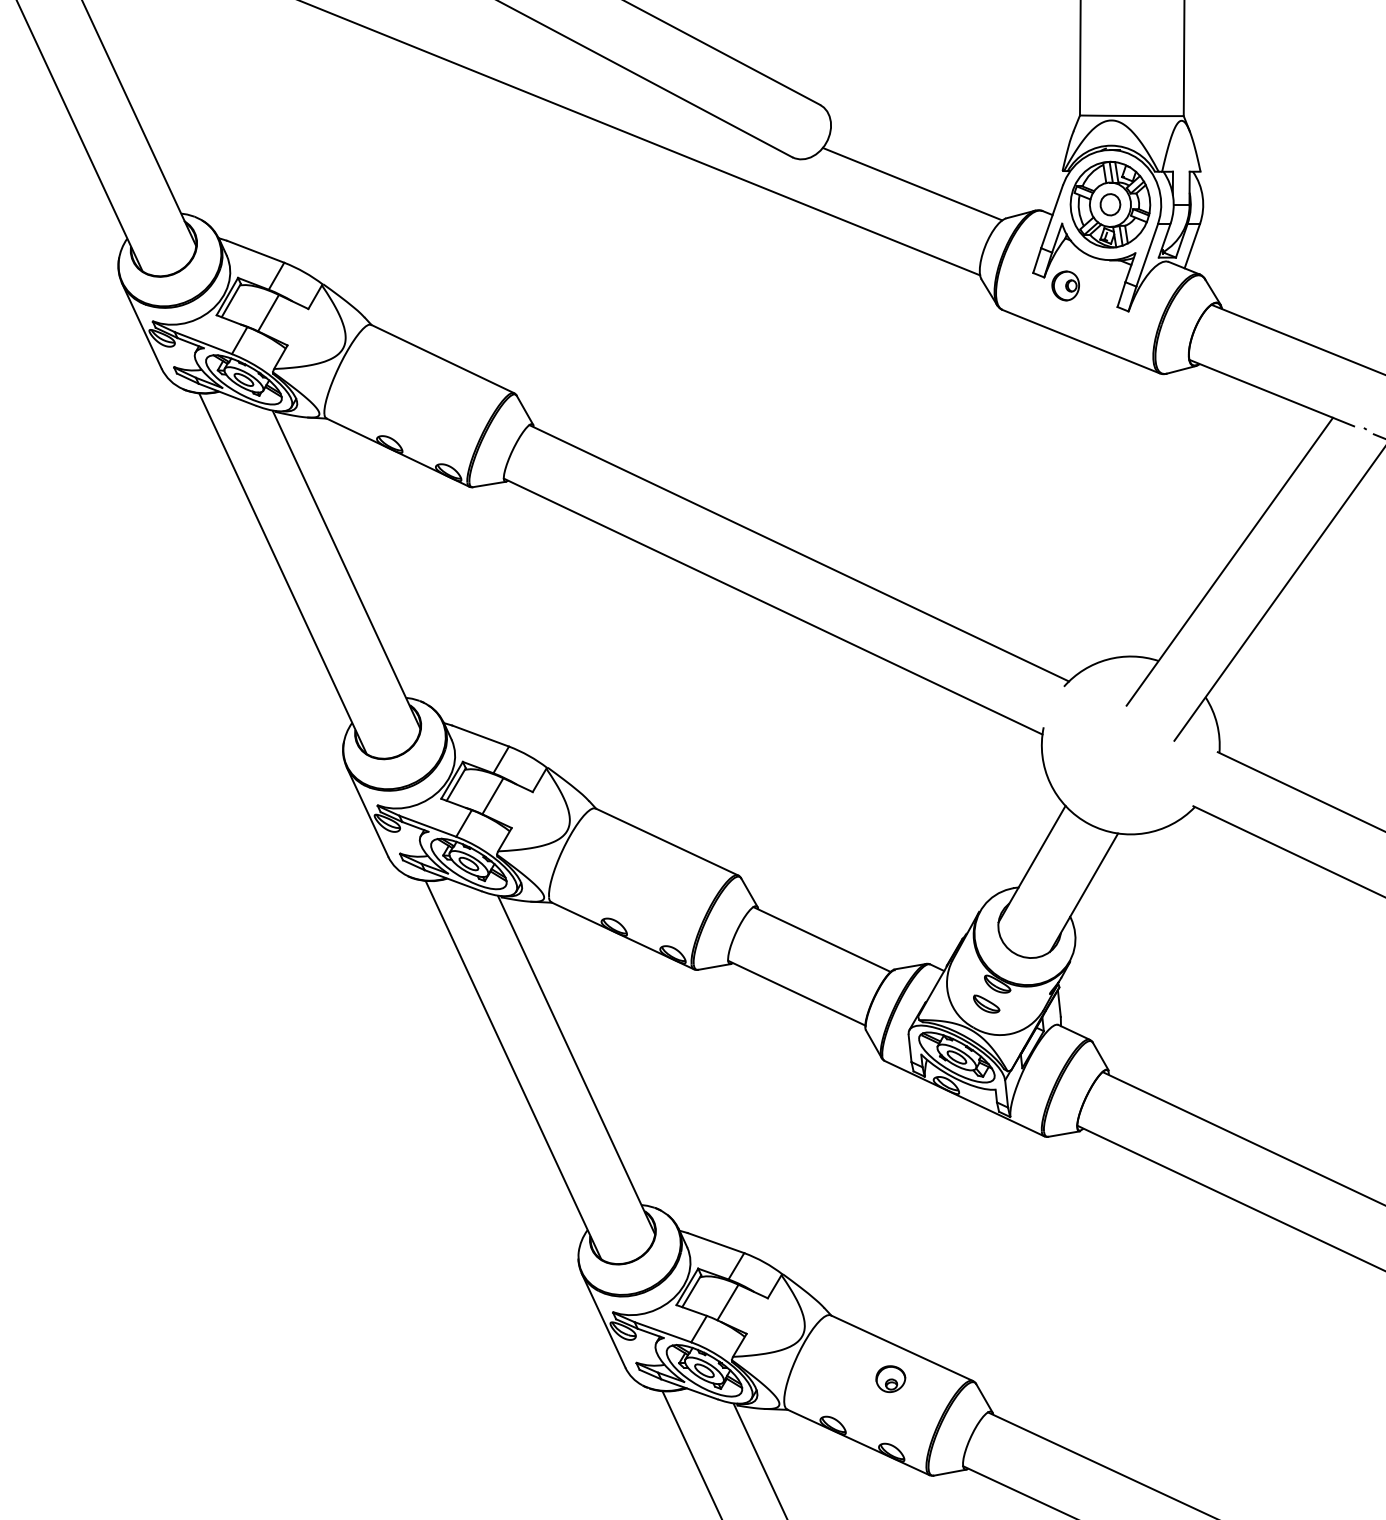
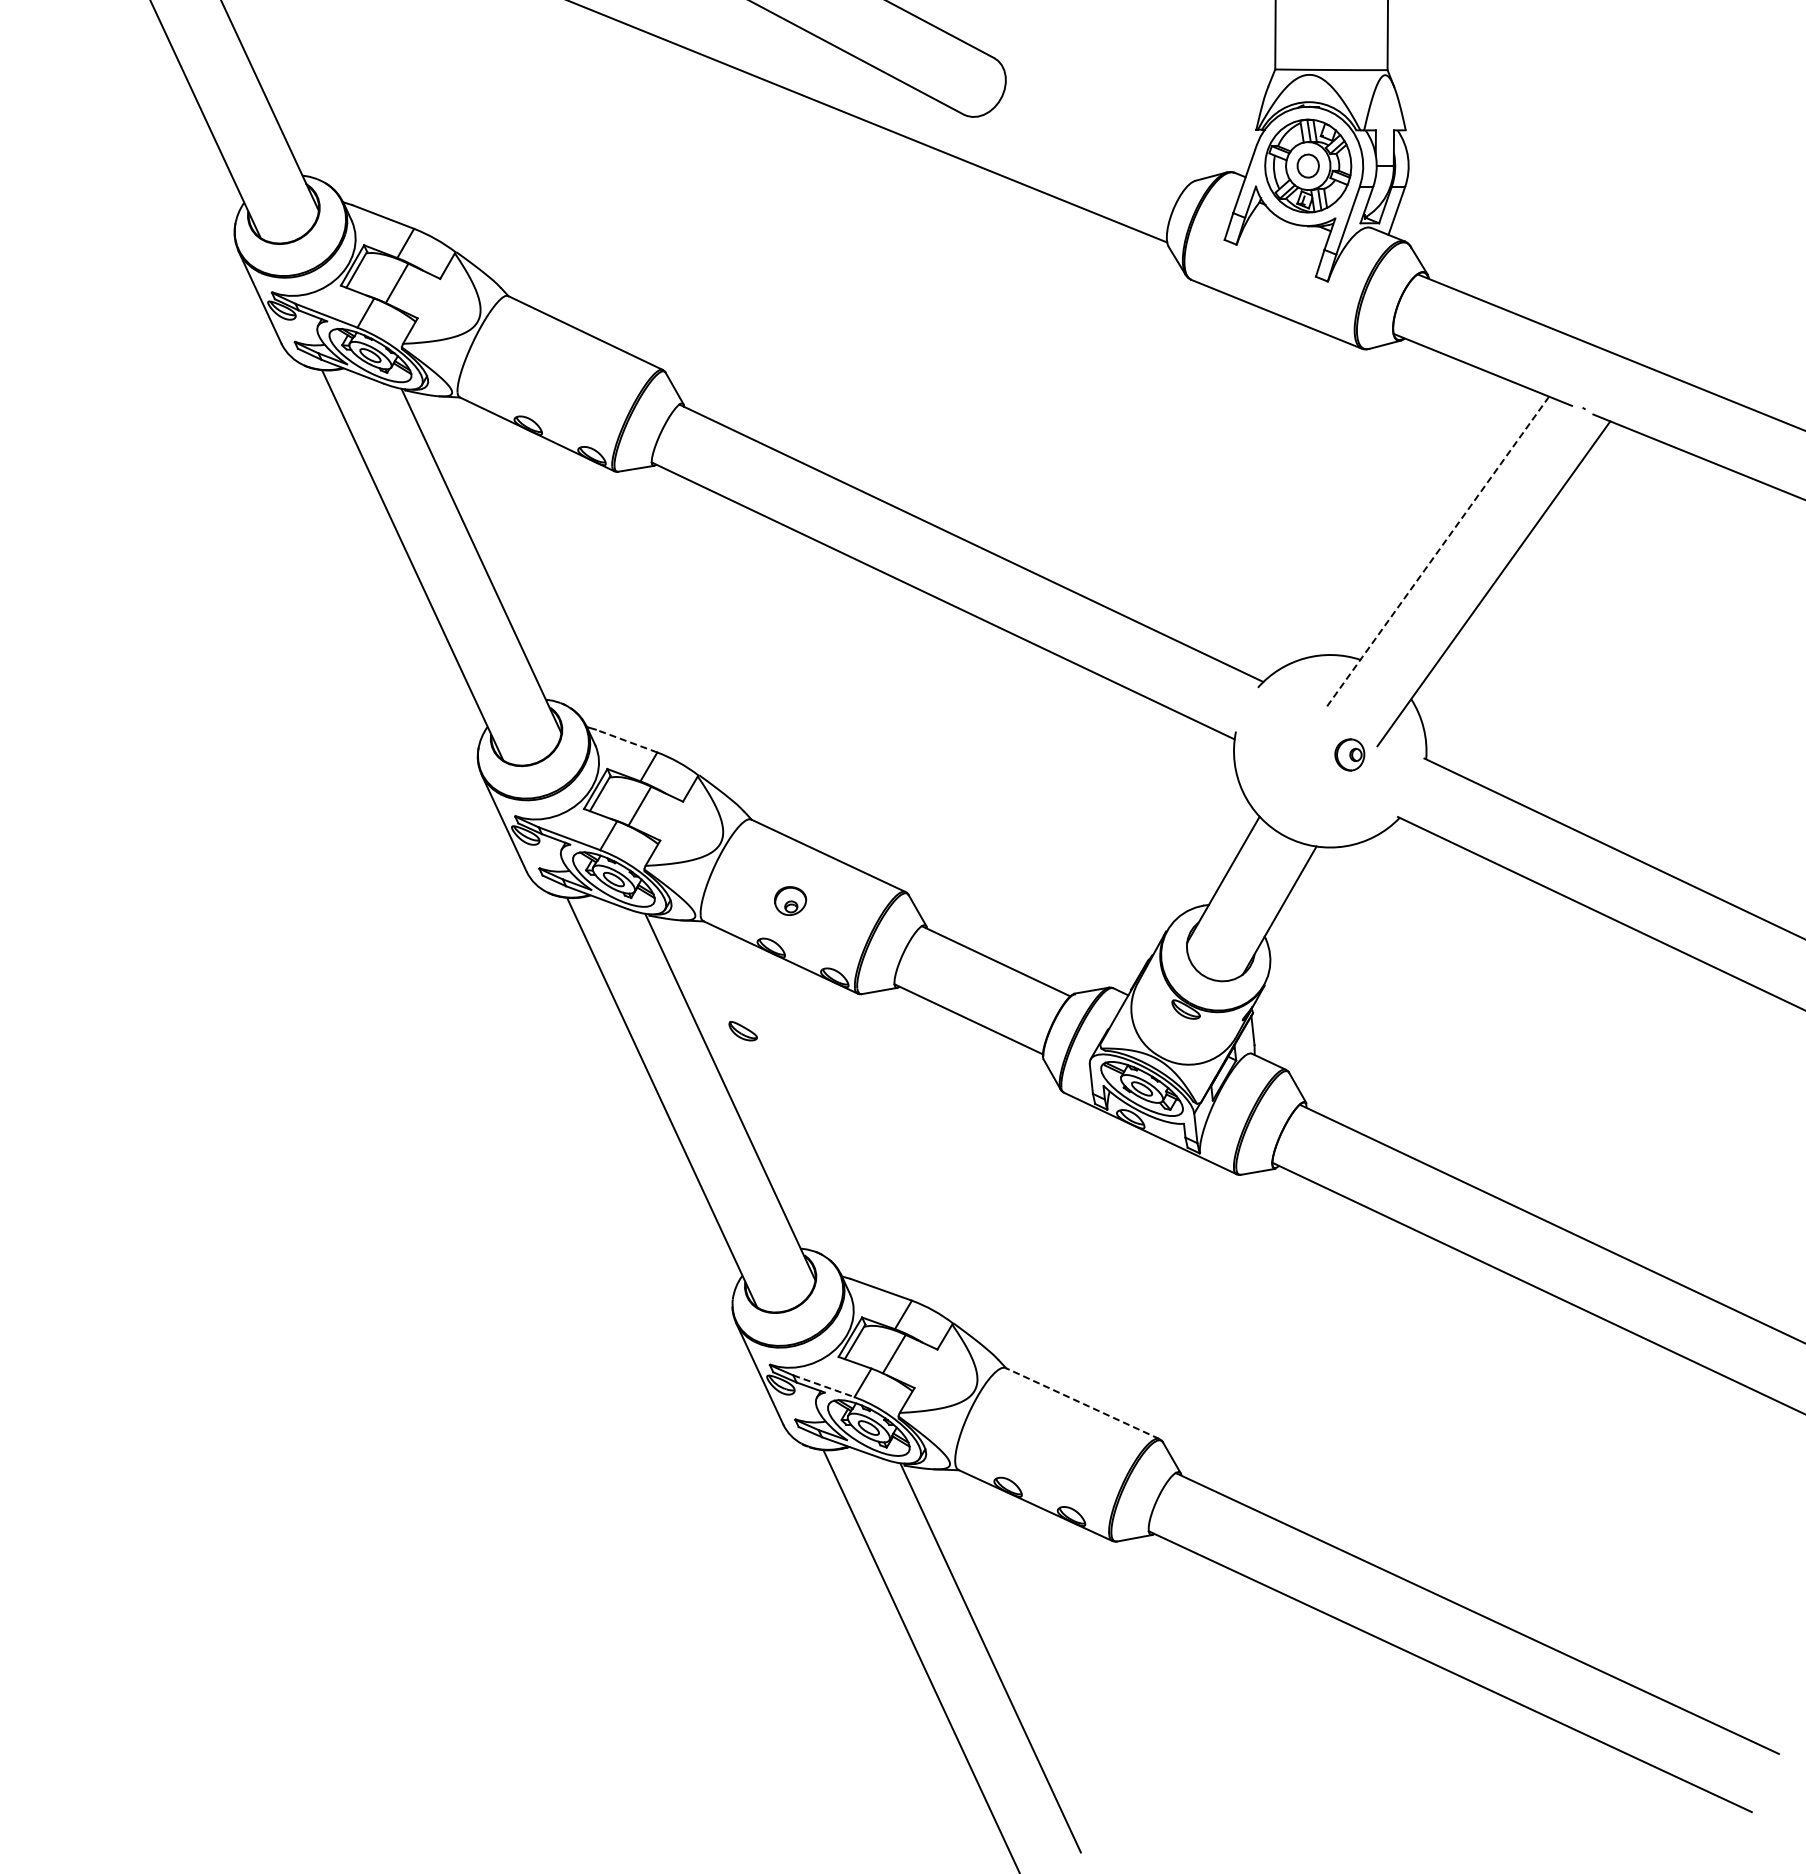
line: (912, 183) -> (1094, 143), removed
part: (1065, 285) -> (1349, 754), moved
line: (1229, 561) -> (1437, 552), solid -> dashed
line: (480, 736) -> (626, 741), solid -> dashed
part: (985, 1004) -> (742, 1031), moved
line: (662, 1332) -> (823, 1386), solid -> dashed
line: (901, 1348) -> (1082, 1403), solid -> dashed
part: (890, 1378) -> (790, 900), moved

